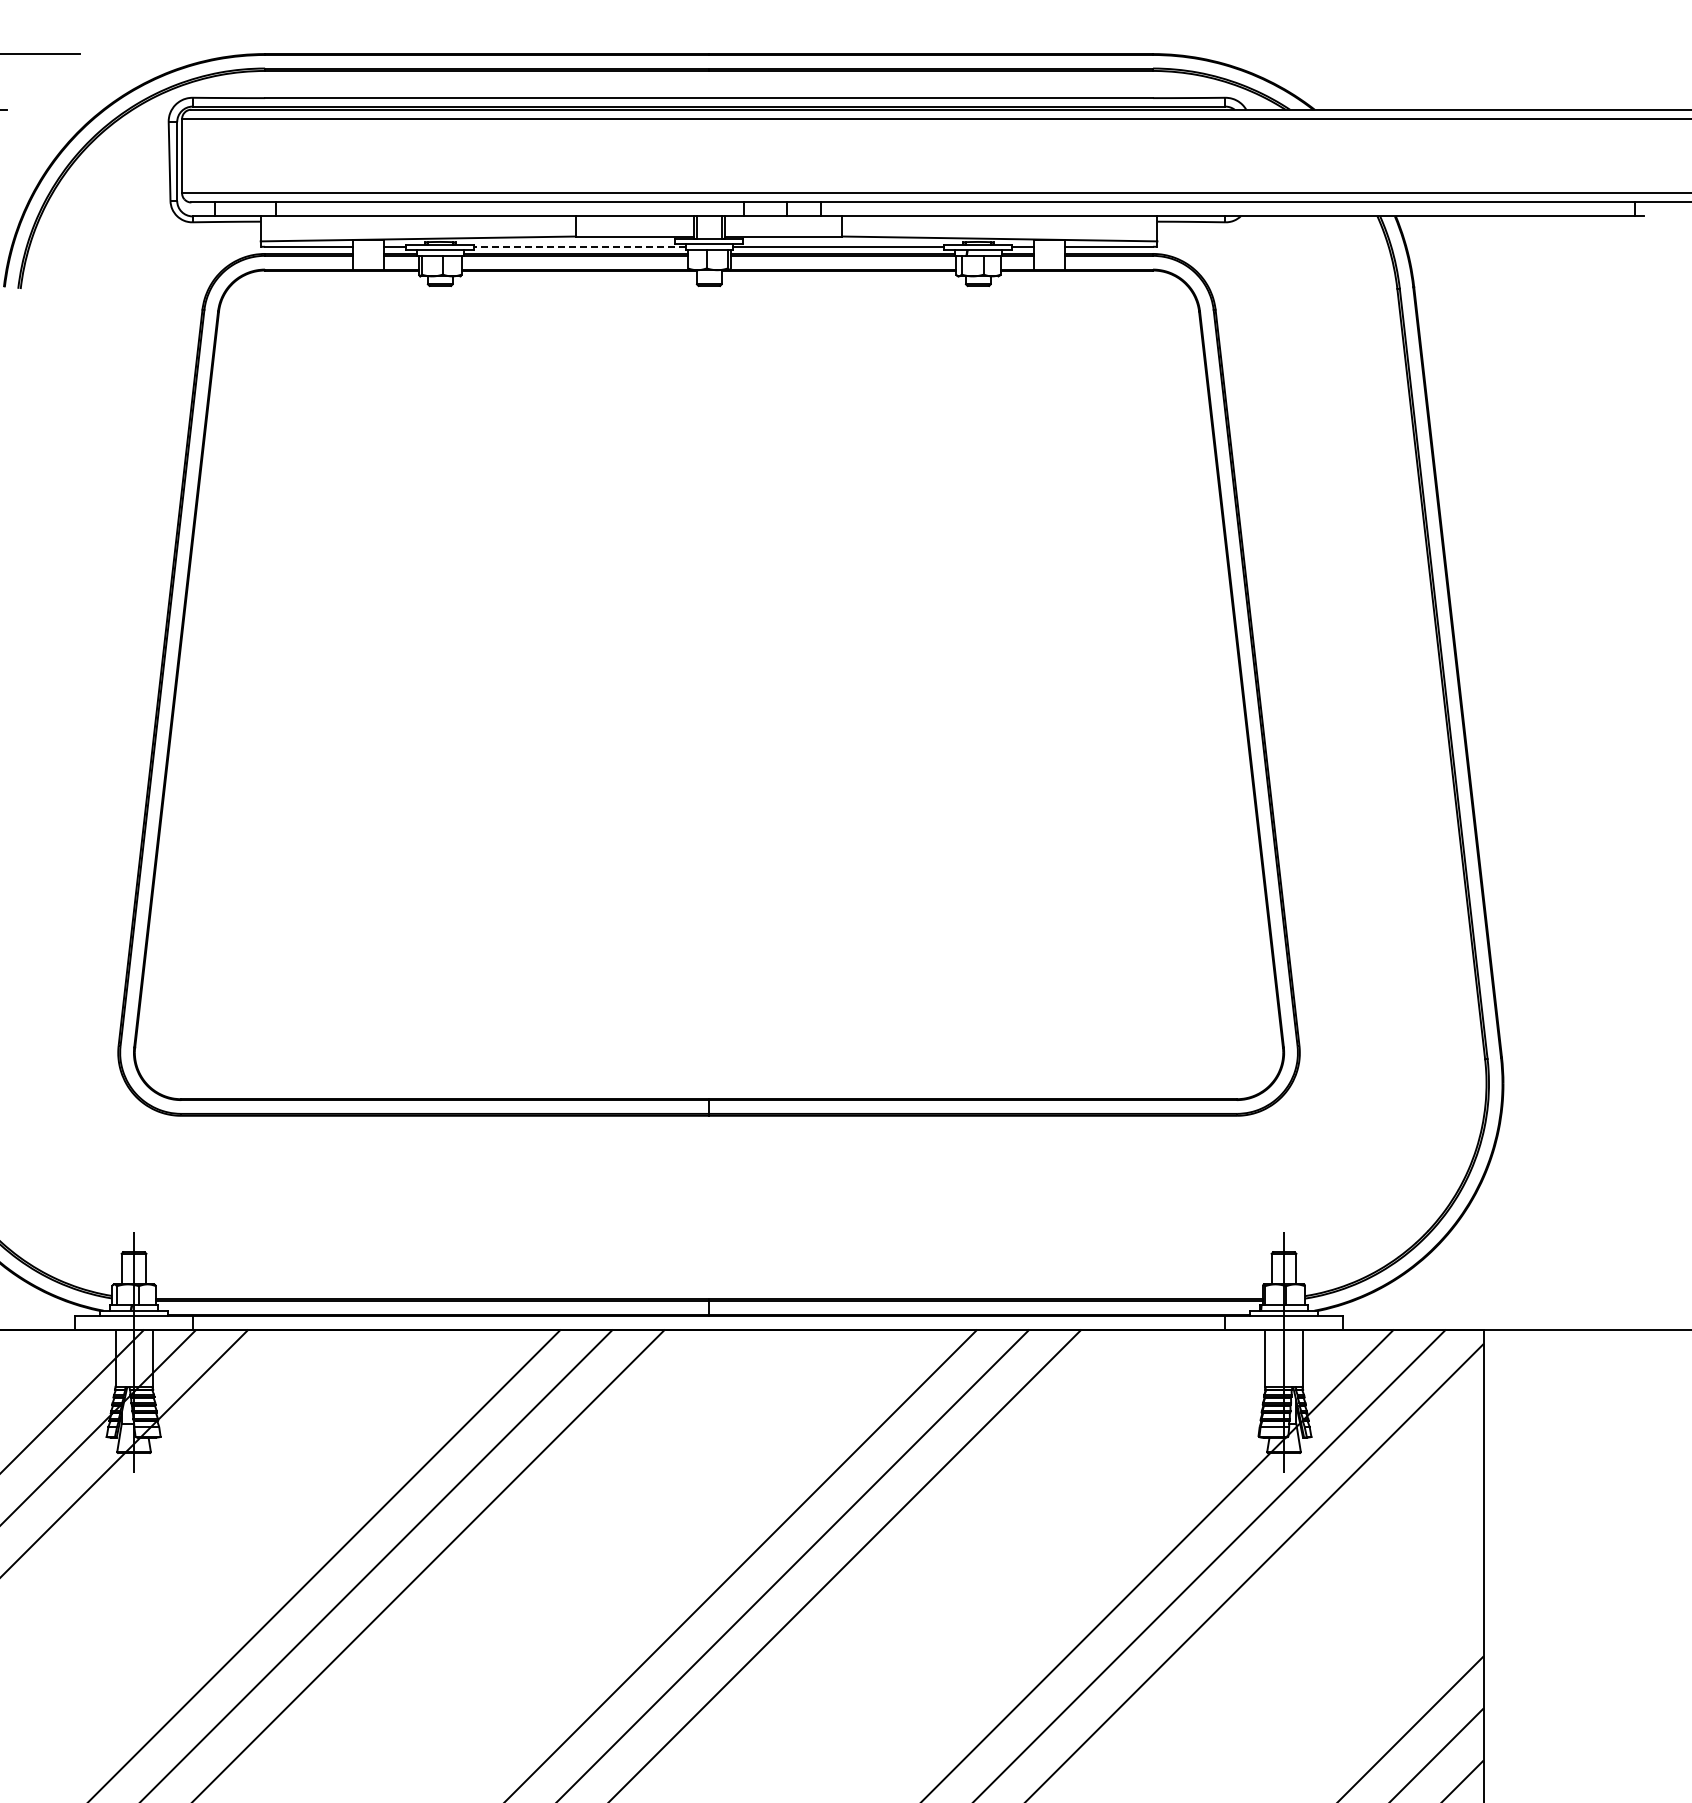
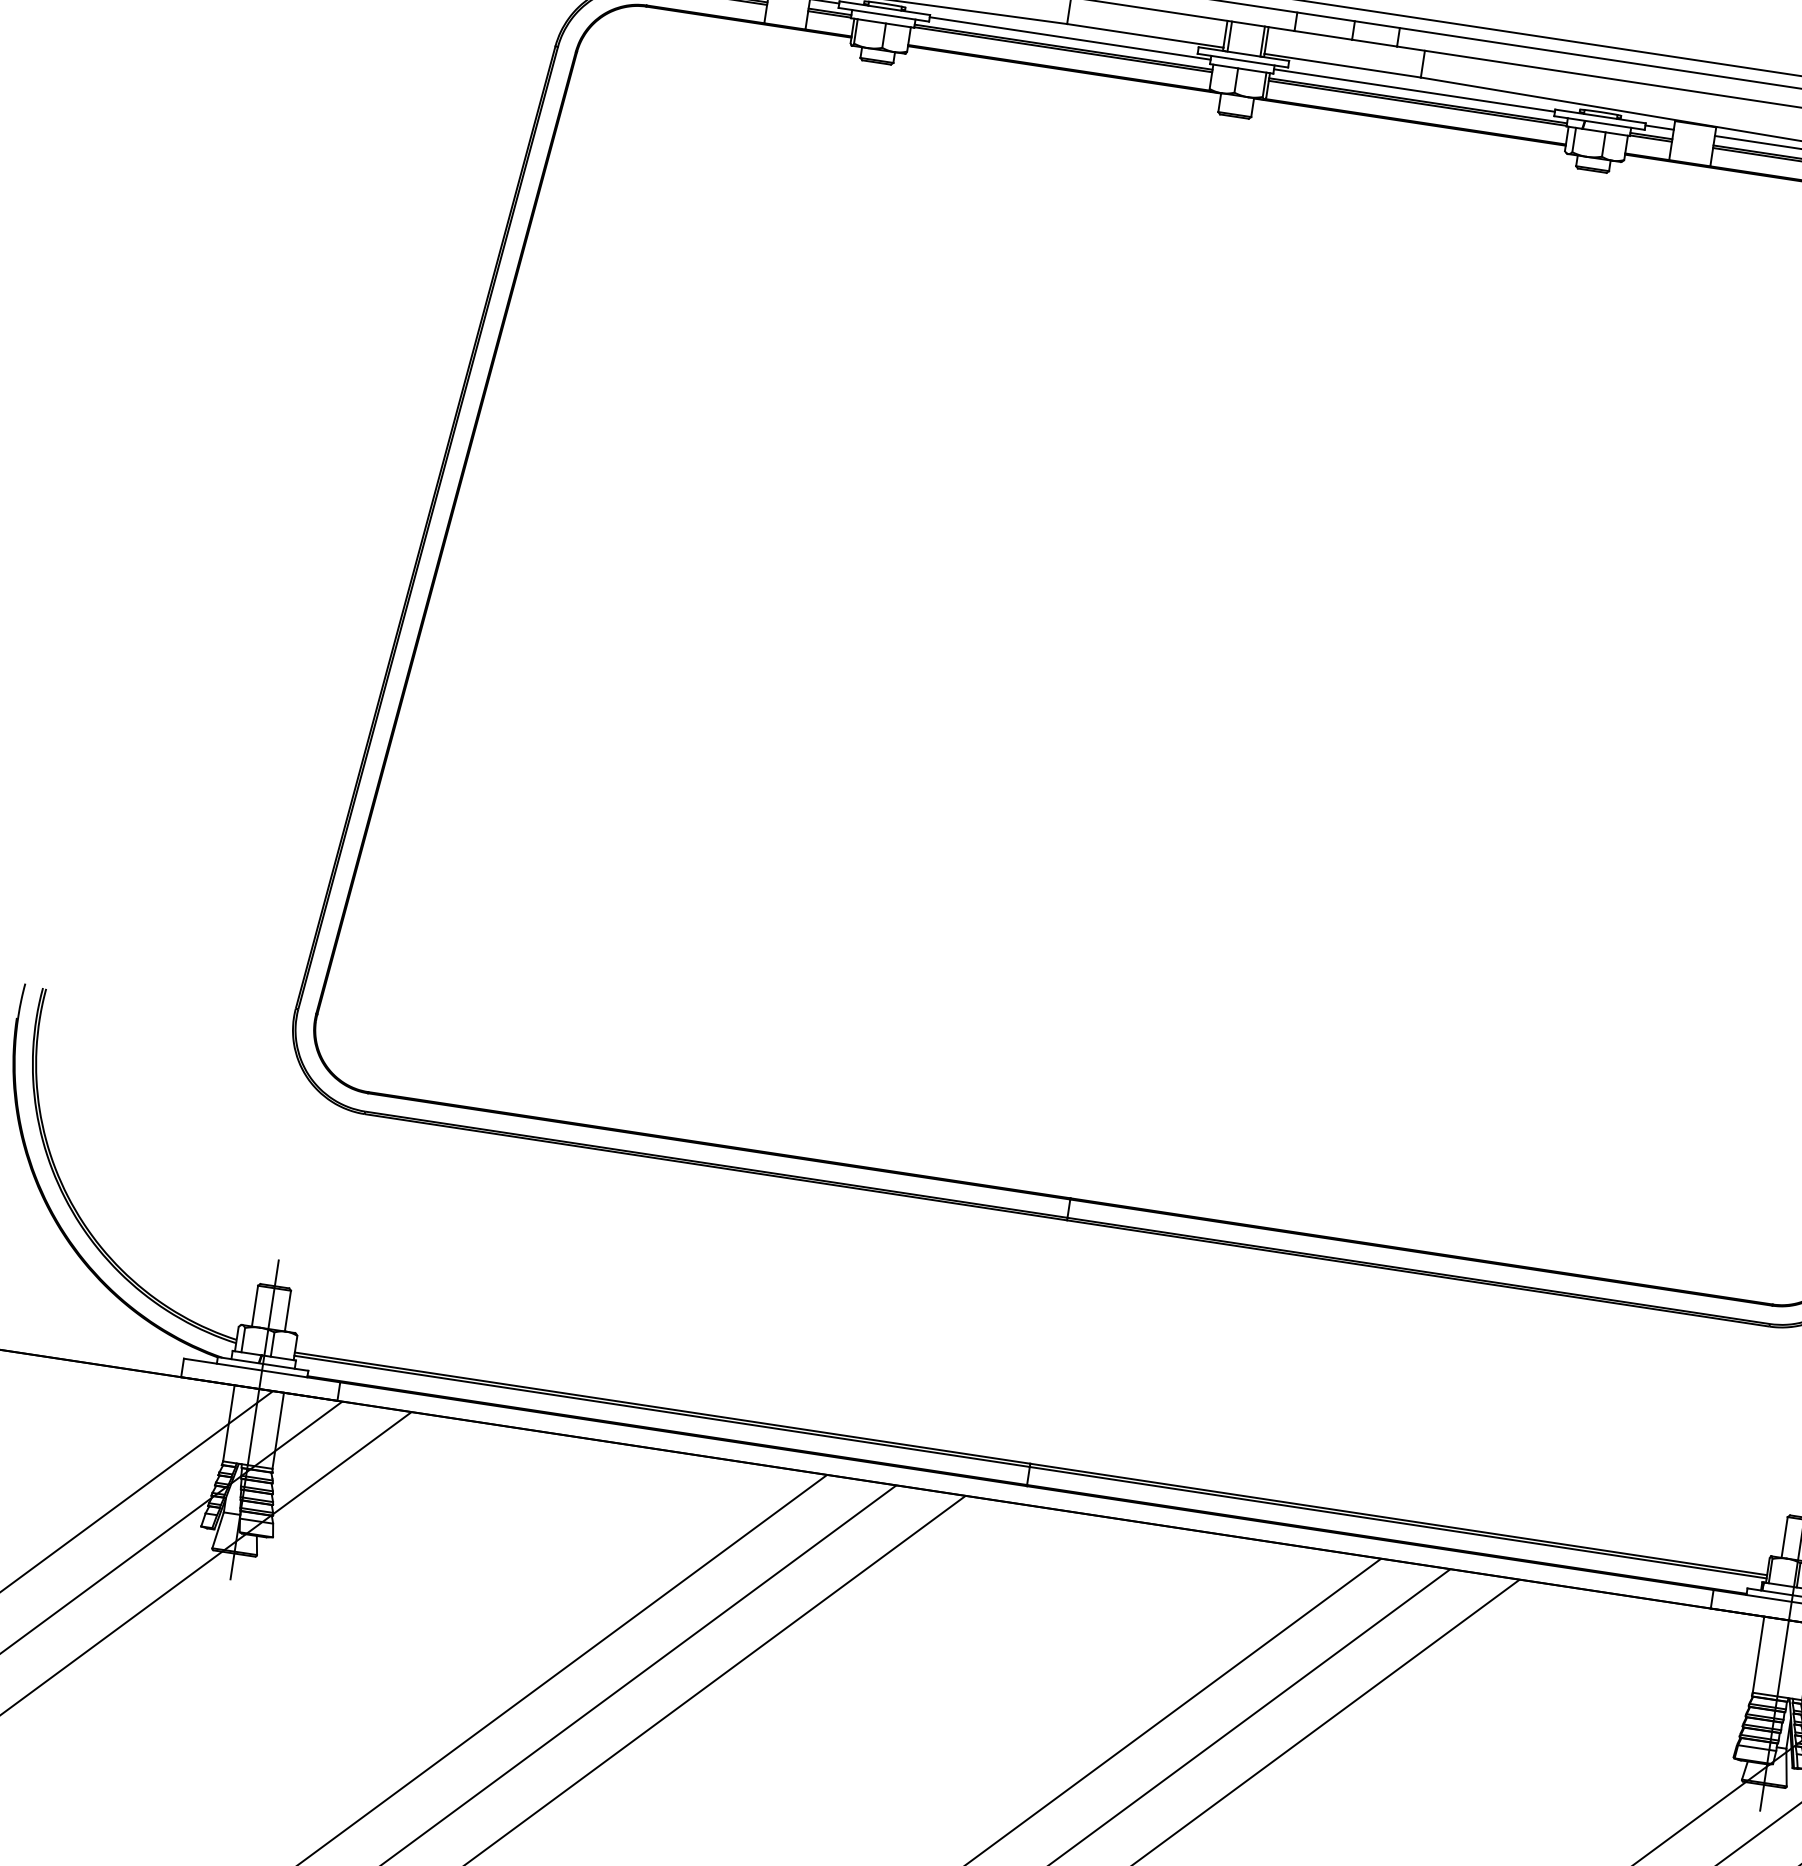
line: (579, 246) -> (1069, 37), dashed -> solid

